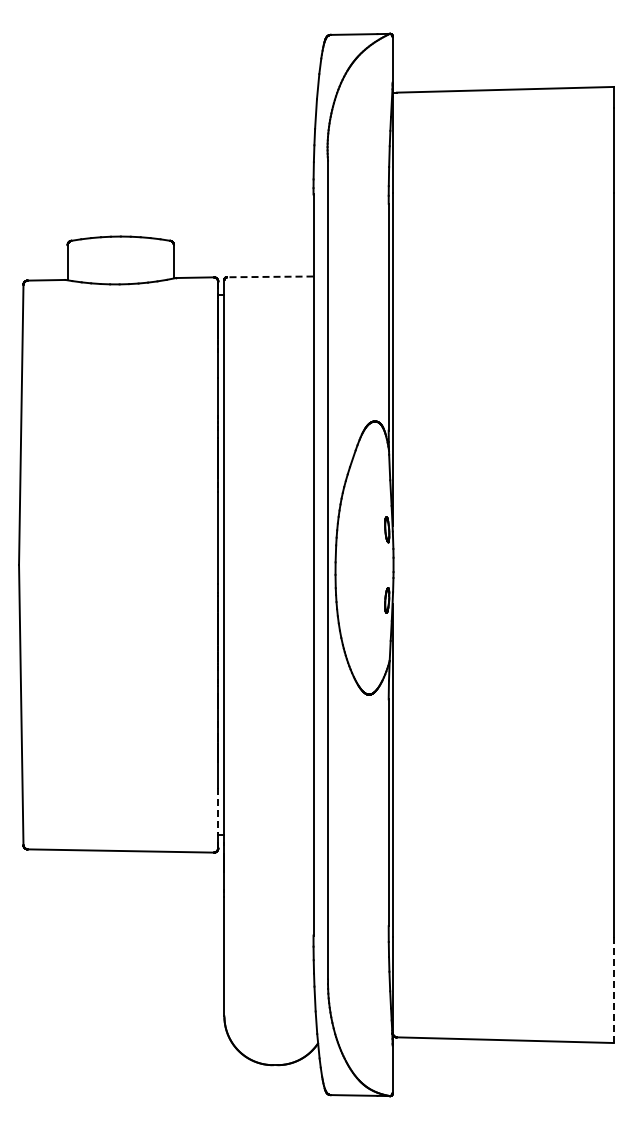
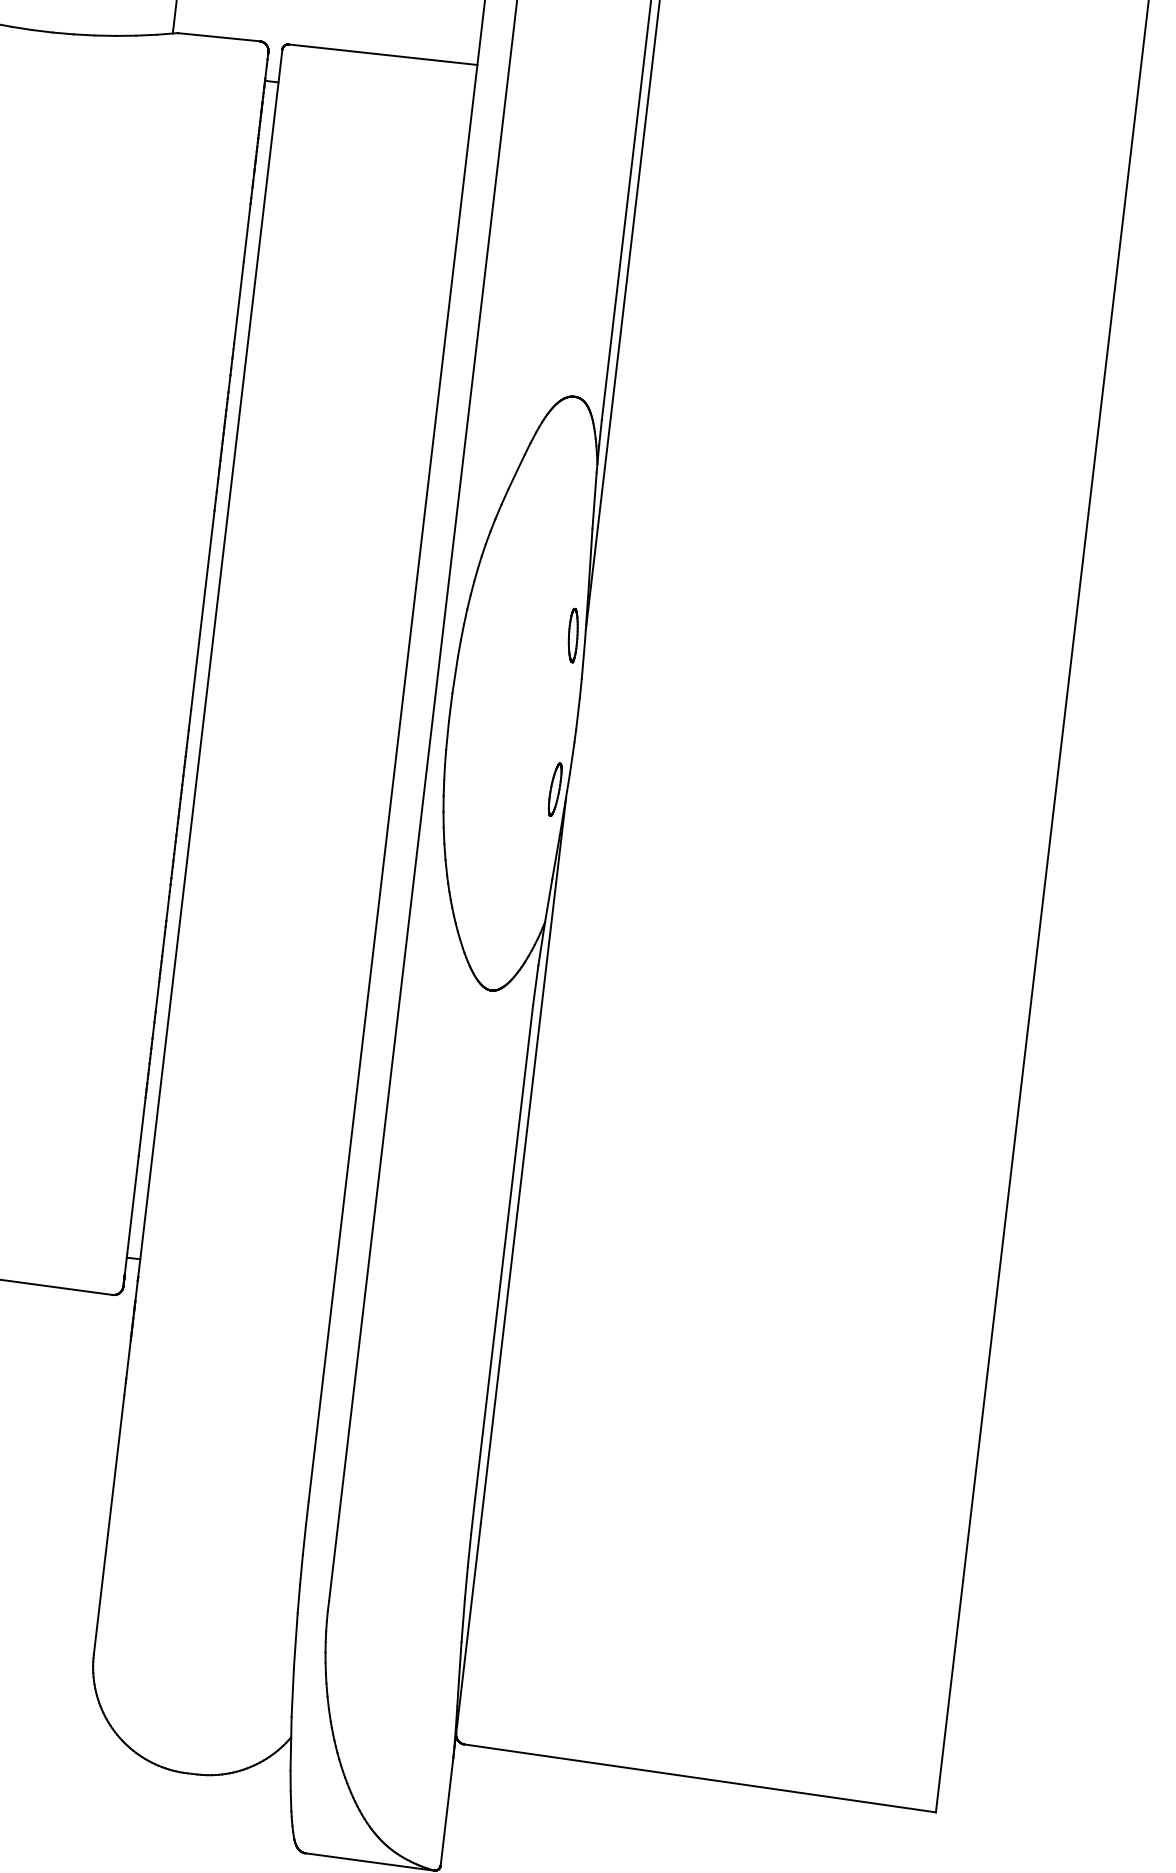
line: (269, 276) -> (381, 53), dashed -> solid
line: (218, 811) -> (133, 1206), dashed -> solid
line: (613, 989) -> (948, 1695), dashed -> solid

